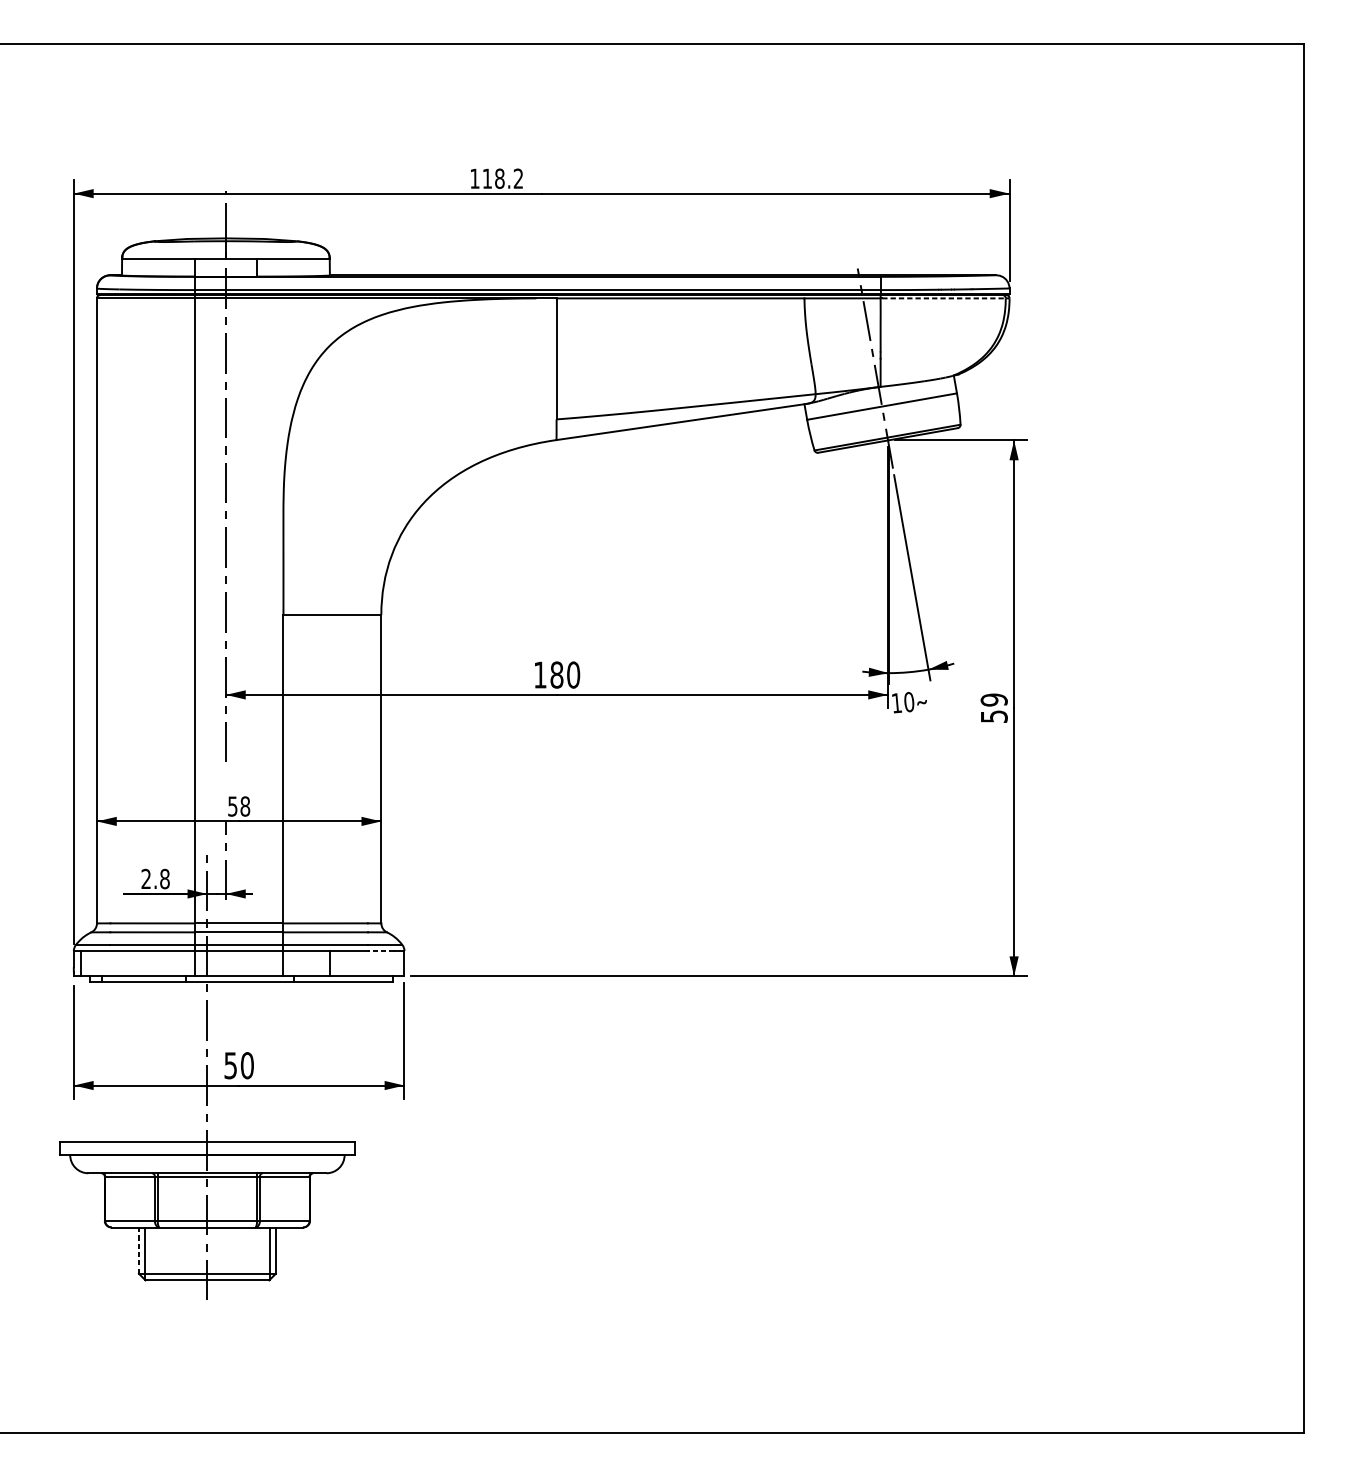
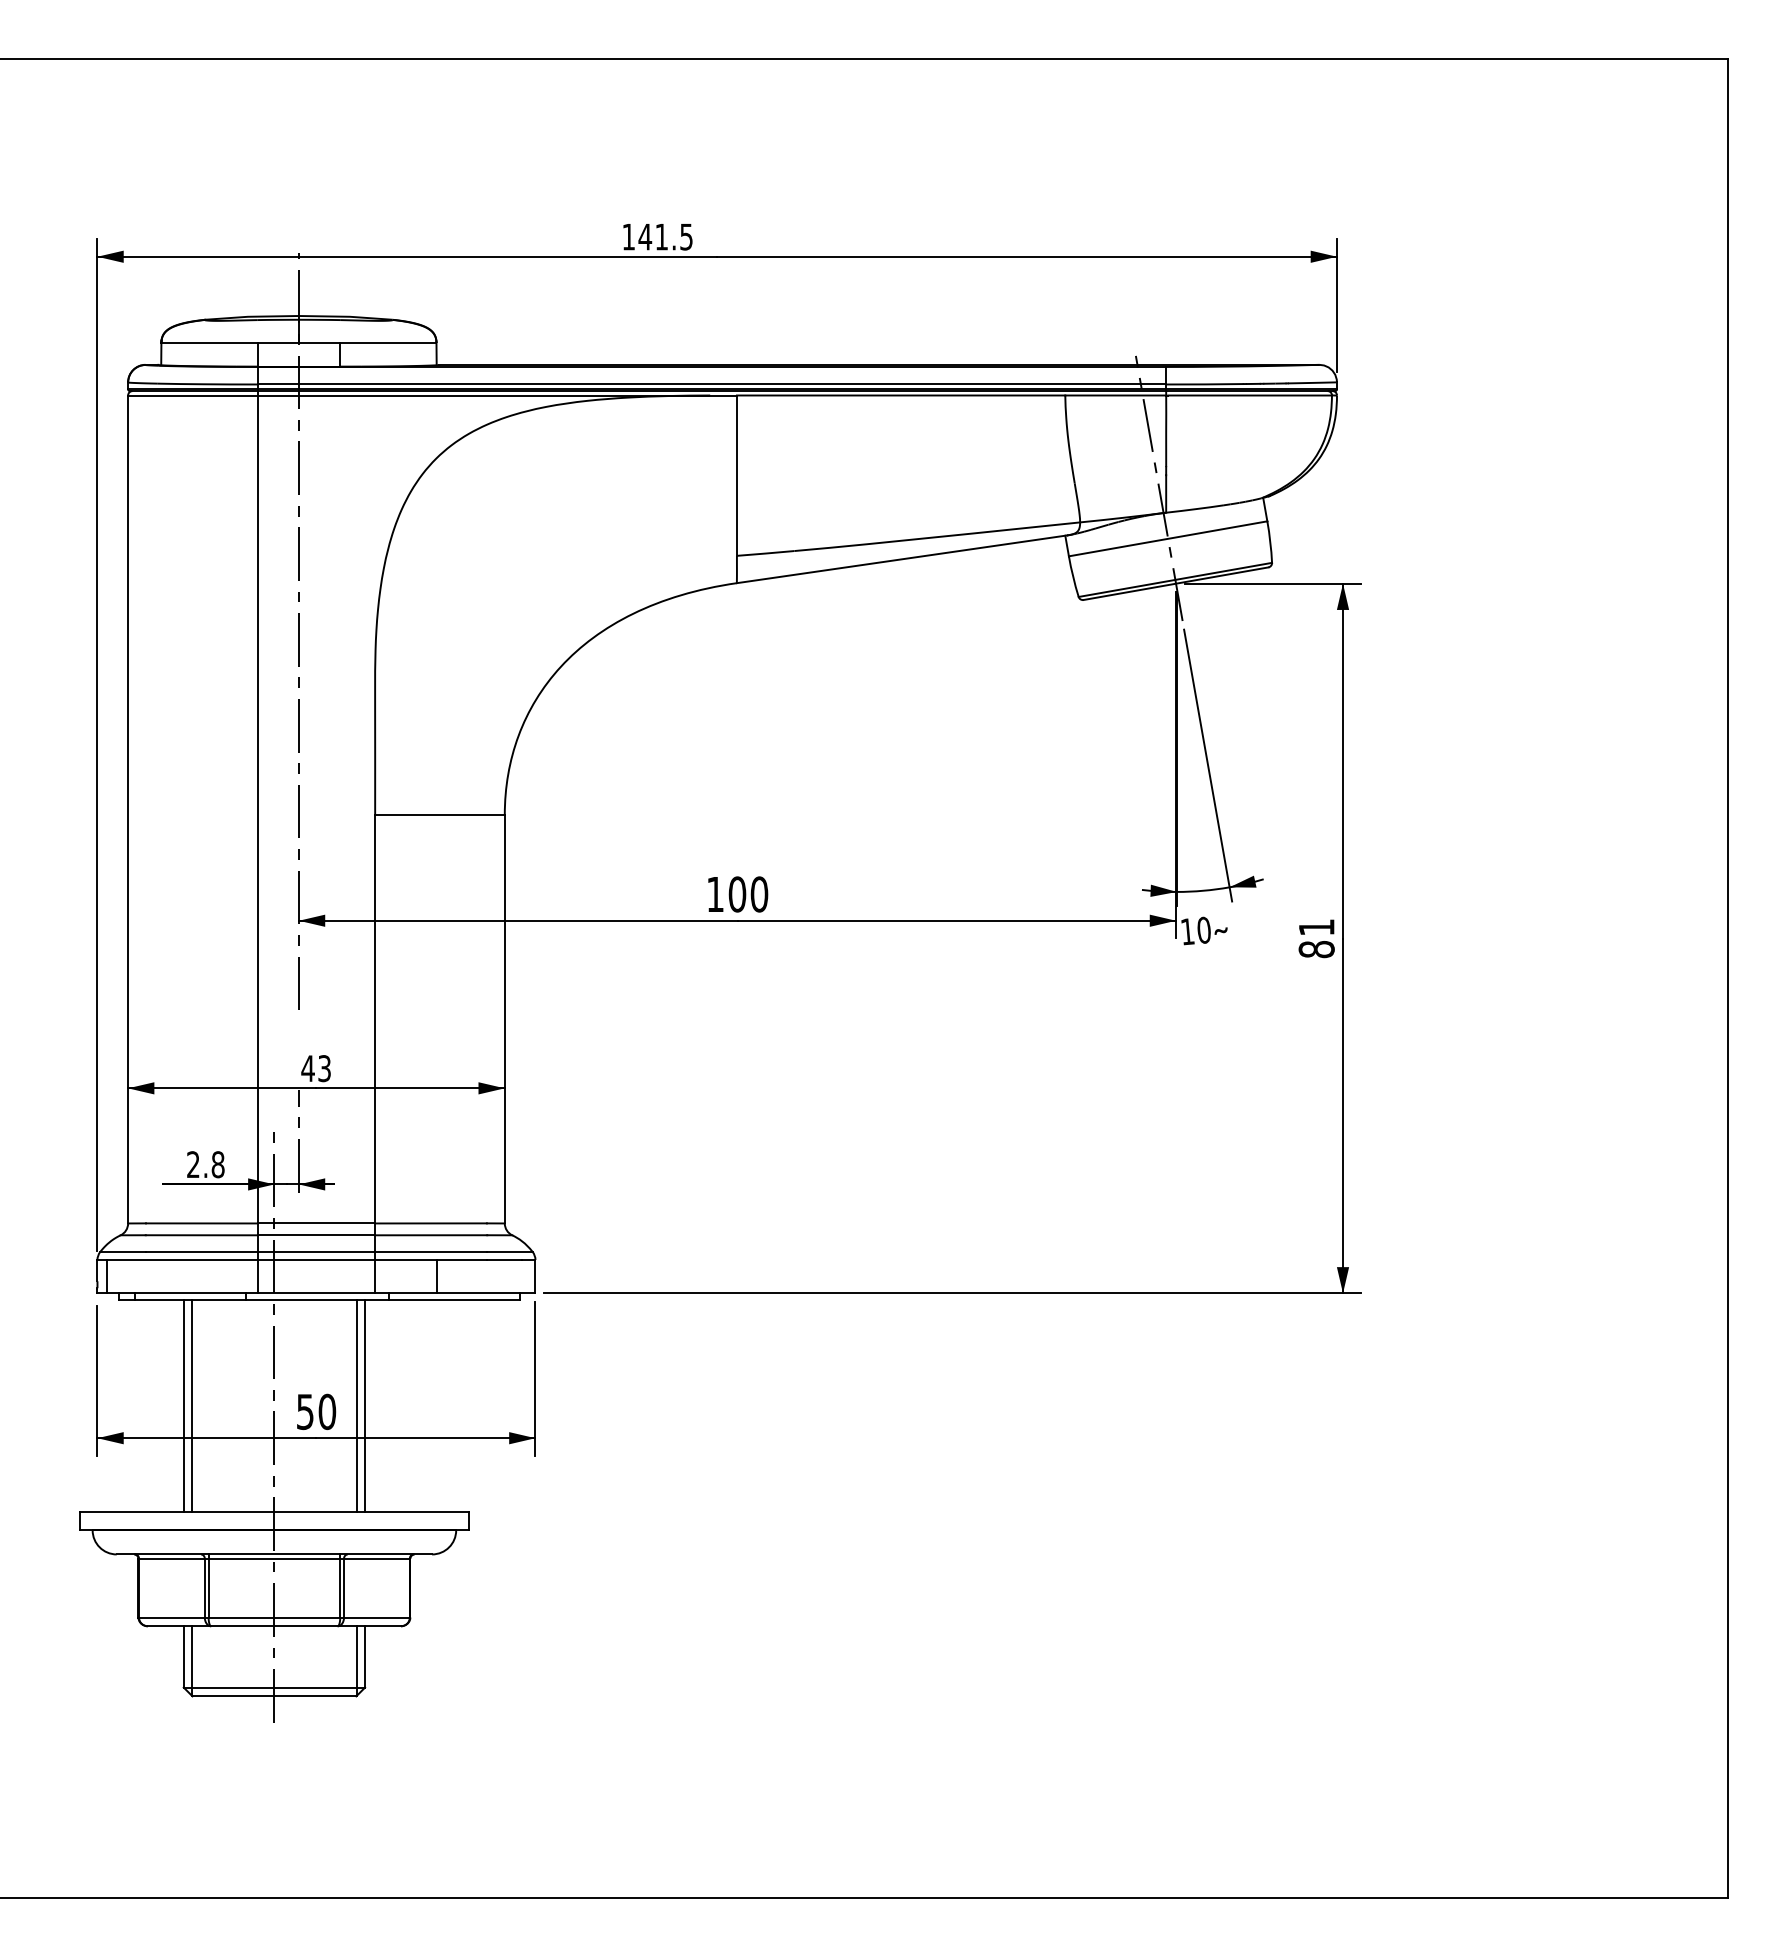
text: (502, 178) -> (665, 236), 118.2 -> 141.5
line: (944, 298) -> (1250, 395), dashed -> solid
text: (557, 675) -> (737, 894), 180 -> 100
text: (994, 708) -> (1316, 938), 59 -> 81
text: (239, 806) -> (316, 1068), 58 -> 43
line: (381, 951) -> (504, 1260), dashed -> solid
line: (138, 1061) -> (183, 1406), added
line: (145, 1061) -> (192, 1406), added
line: (269, 1061) -> (356, 1406), added
line: (276, 1061) -> (365, 1406), added
line: (138, 1250) -> (183, 1656), dashed -> solid

